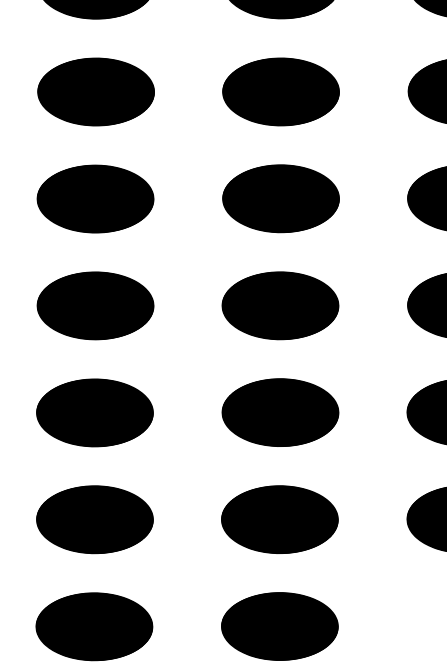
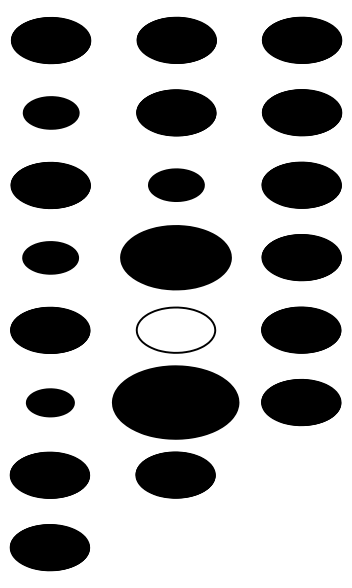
part: (96, 91) -> (51, 112), size x0.7
part: (281, 197) -> (176, 184), size x0.7
part: (95, 305) -> (50, 257), size x0.7
part: (279, 305) -> (175, 257), size x1.4
hatch: (279, 411) -> (175, 329), removed
part: (95, 519) -> (50, 402), size x0.6
part: (279, 519) -> (175, 402), size x1.6

